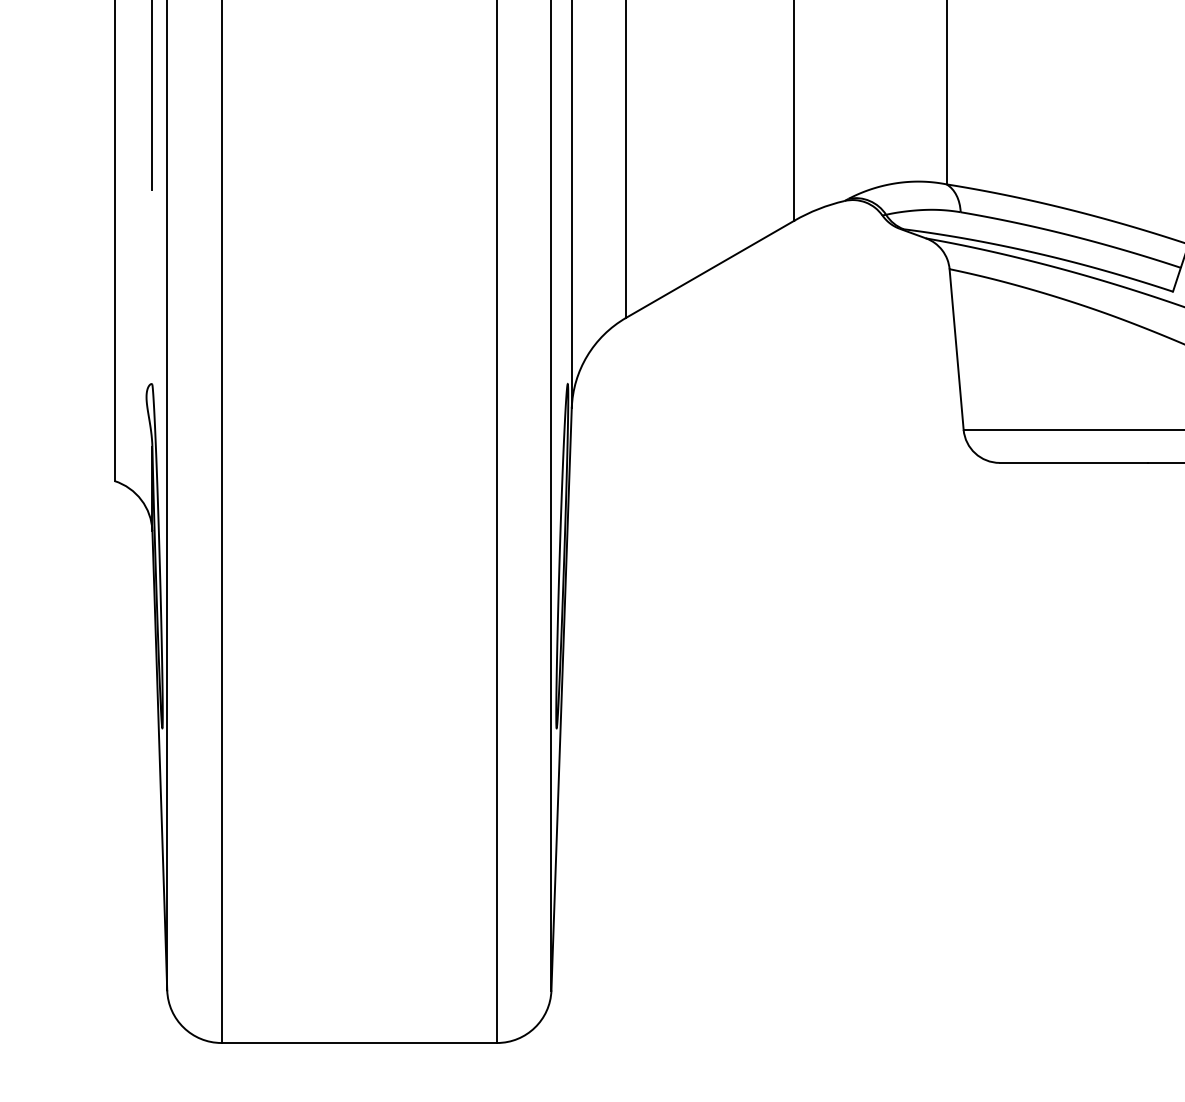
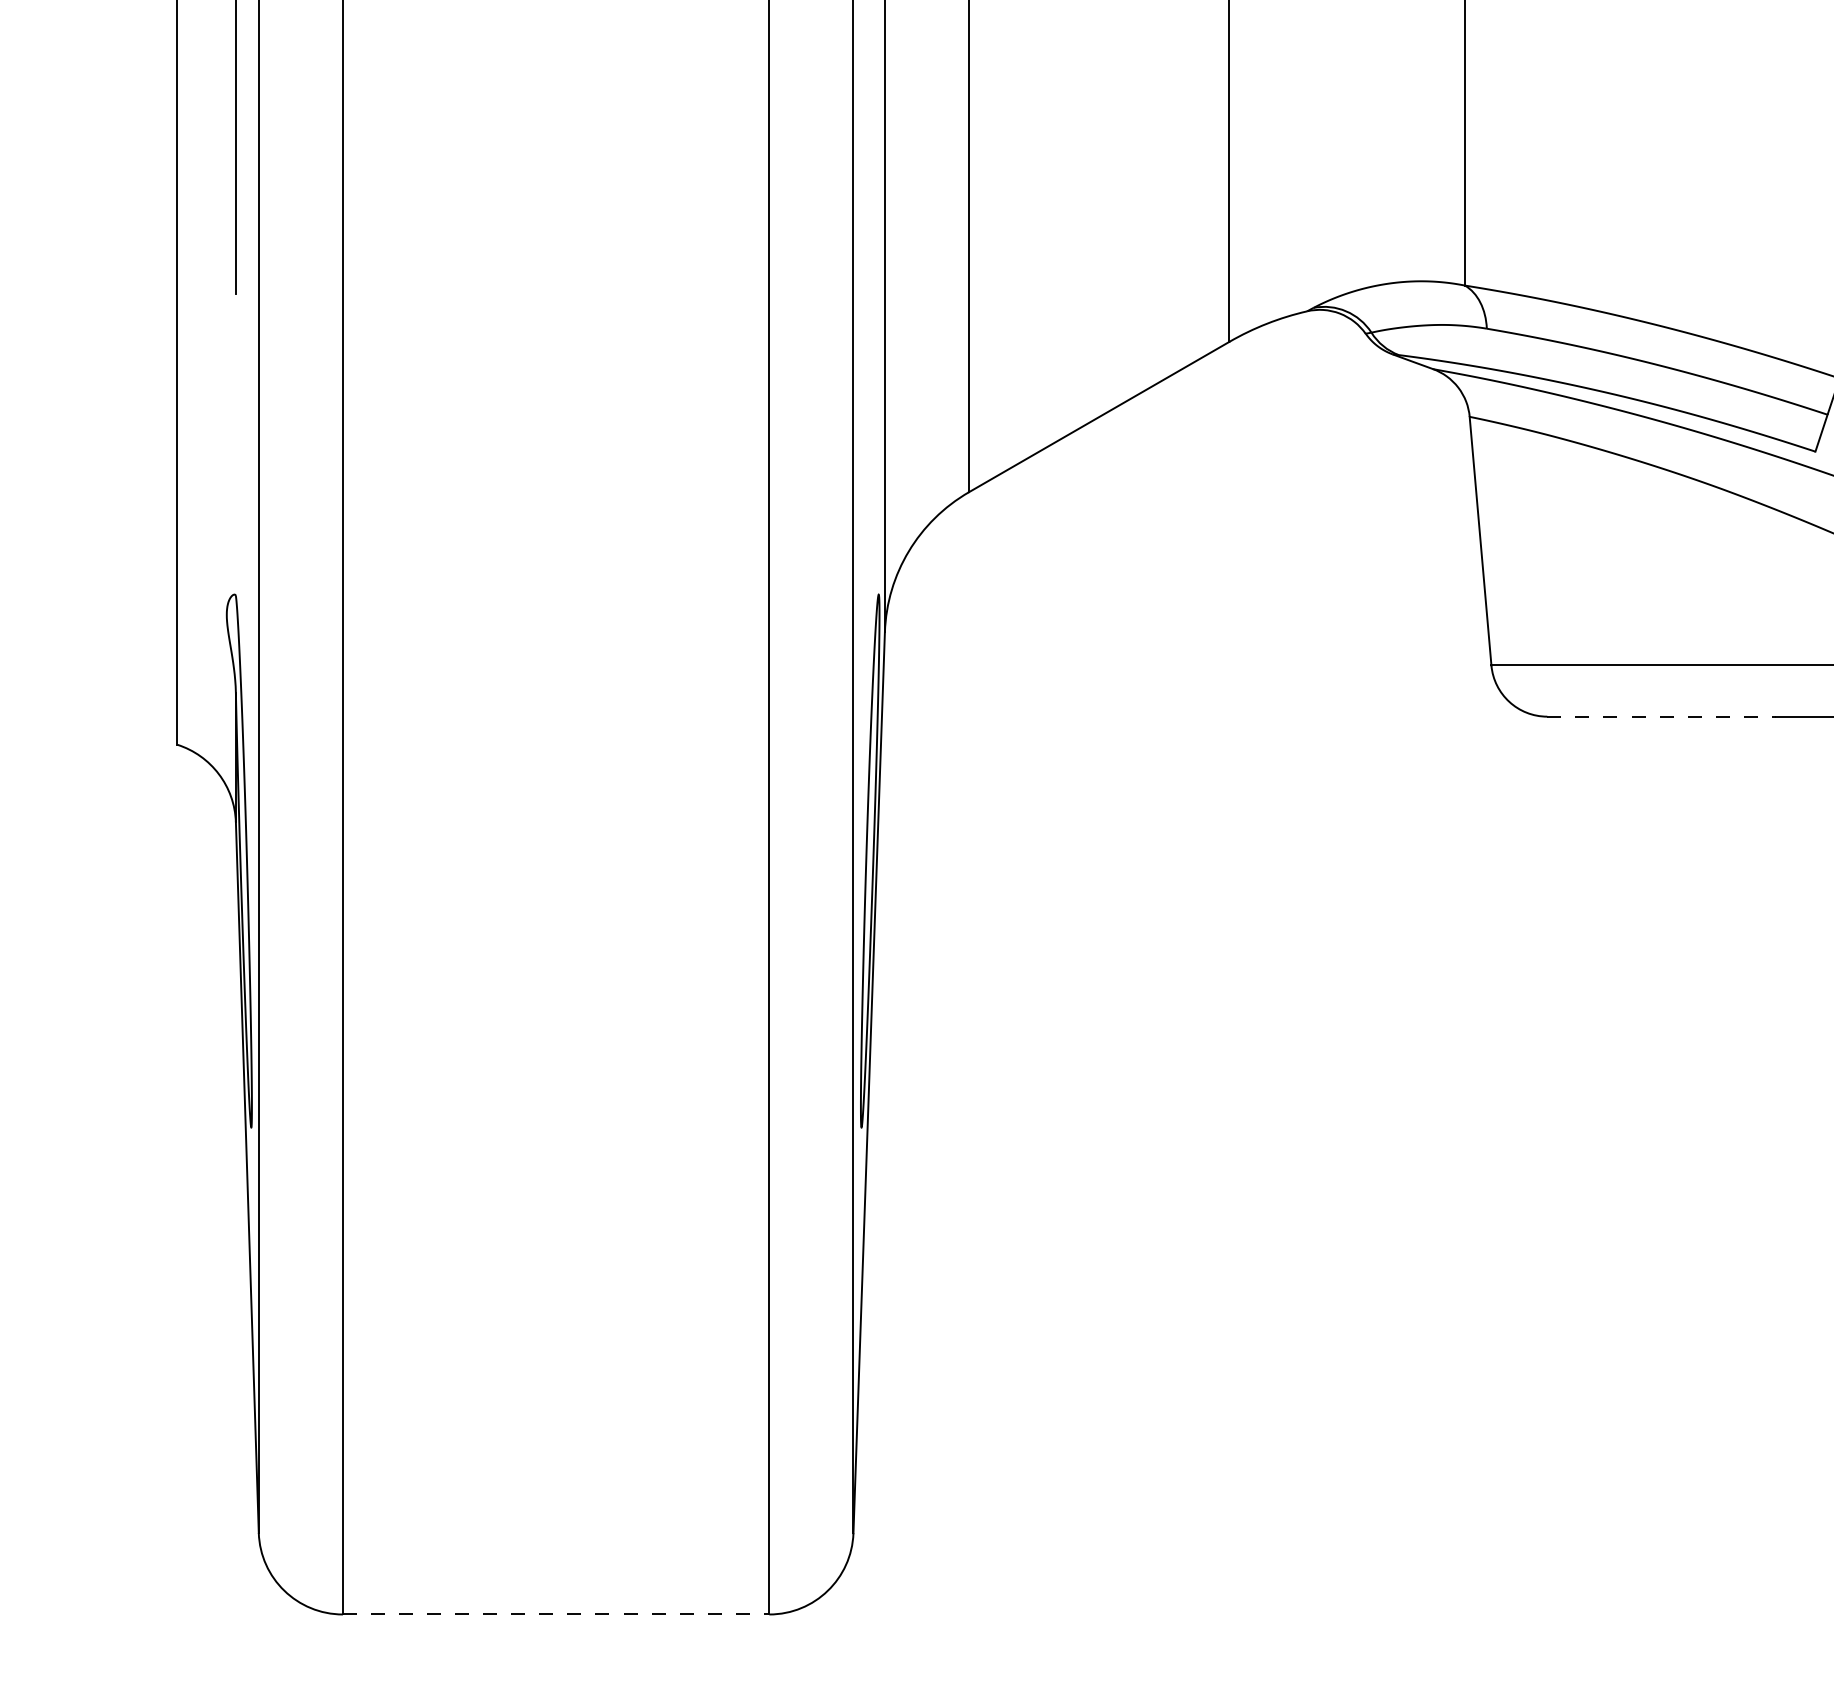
line: (1074, 462) -> (1662, 716), solid -> dashed
line: (359, 1043) -> (556, 1615), solid -> dashed

